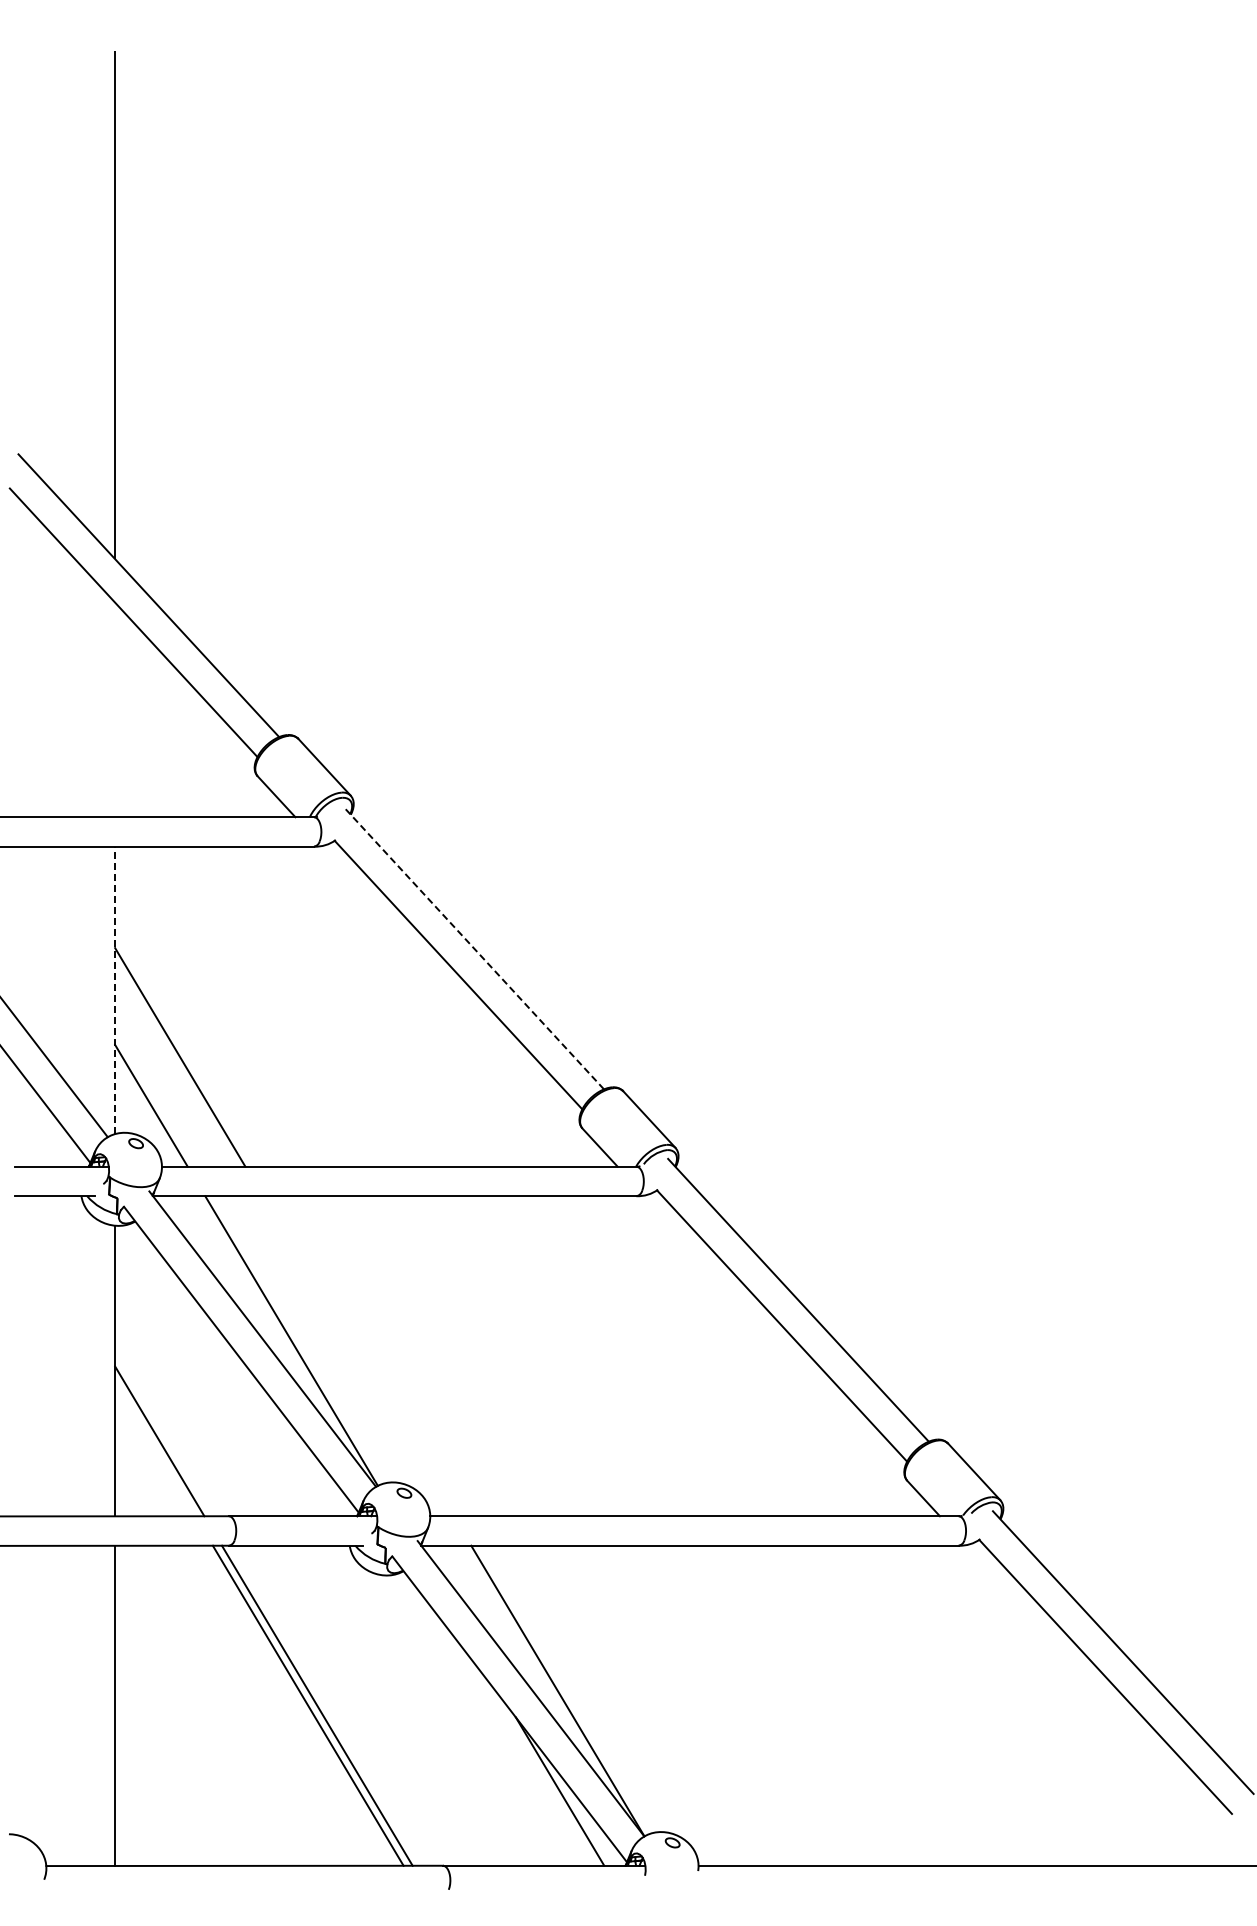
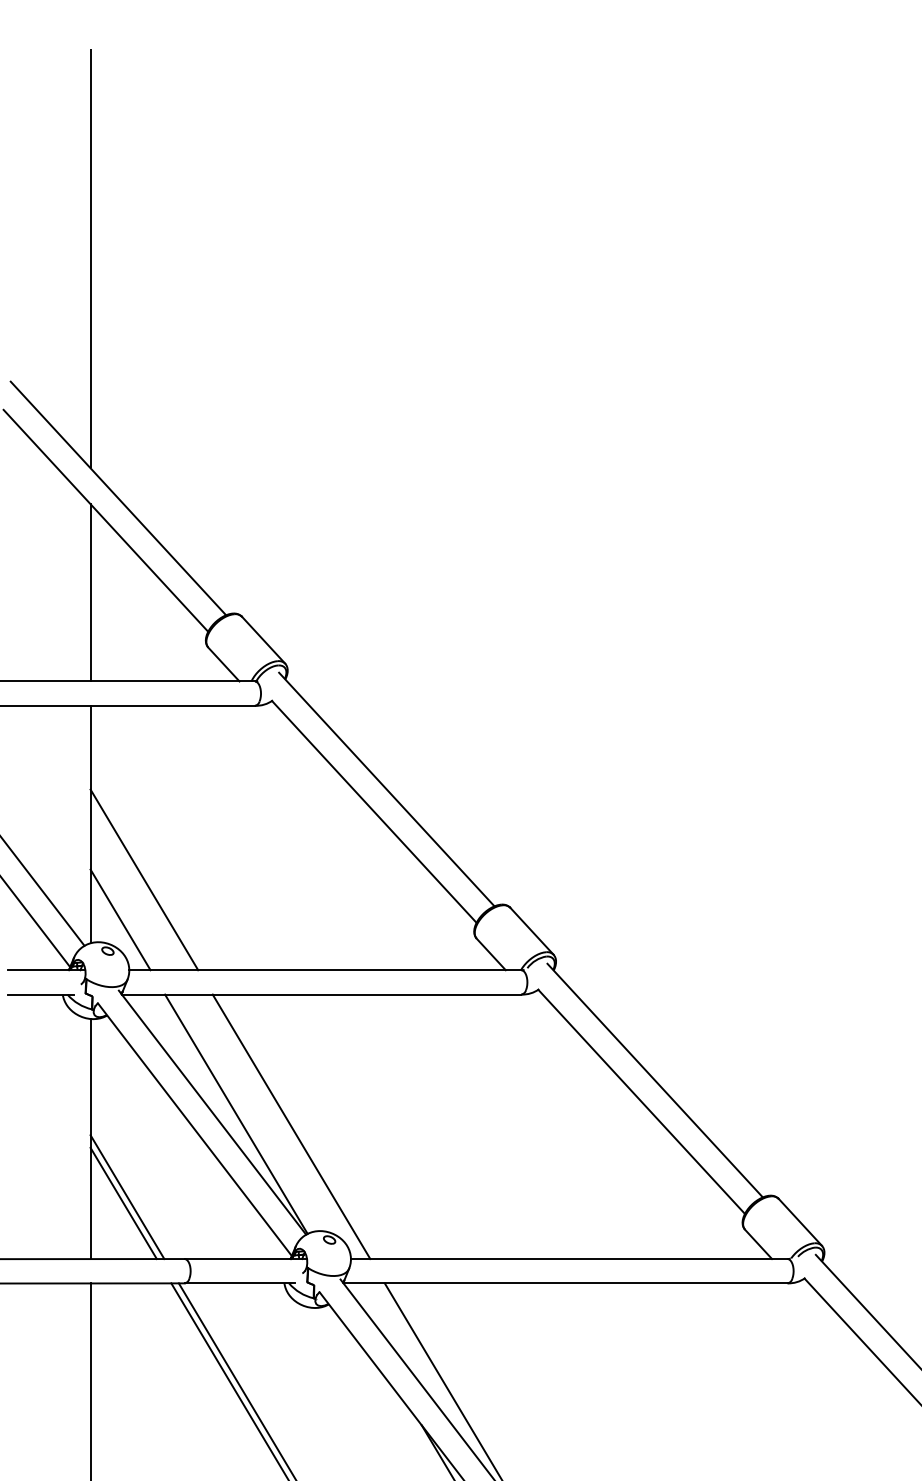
line: (115, 709) -> (90, 592), added
line: (473, 947) -> (386, 789), dashed -> solid
line: (115, 990) -> (90, 824), dashed -> solid
line: (357, 1356) -> (290, 1127), added
line: (155, 1448) -> (123, 1203), added

